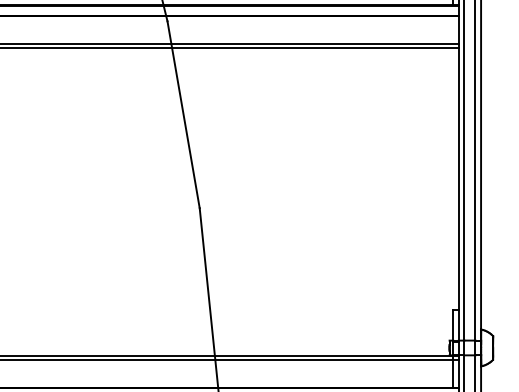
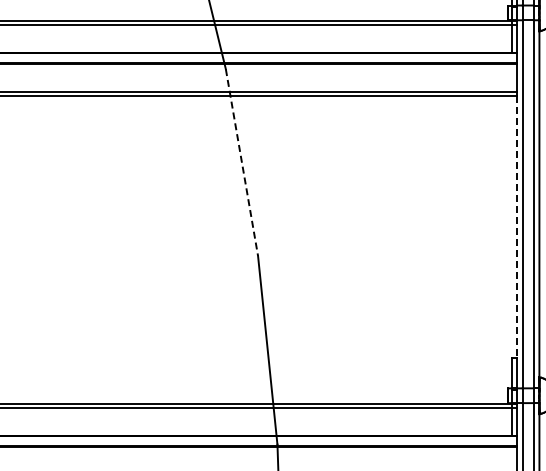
line: (183, 114) -> (241, 162), solid -> dashed
line: (459, 179) -> (517, 227), solid -> dashed

